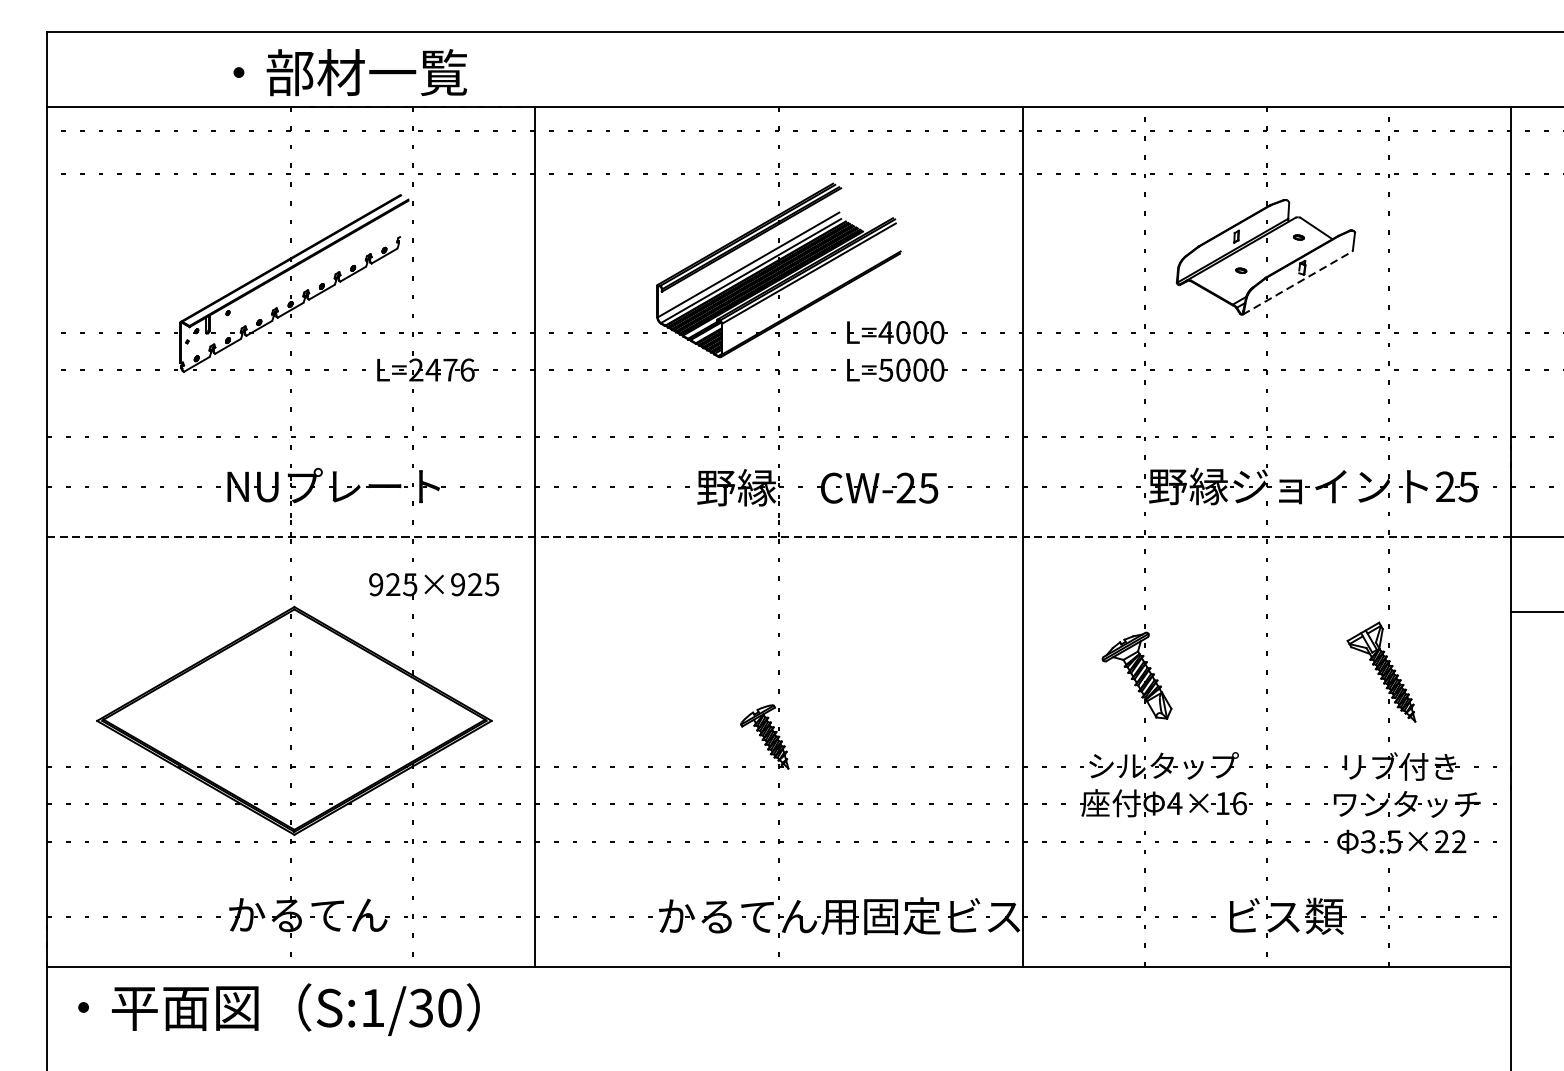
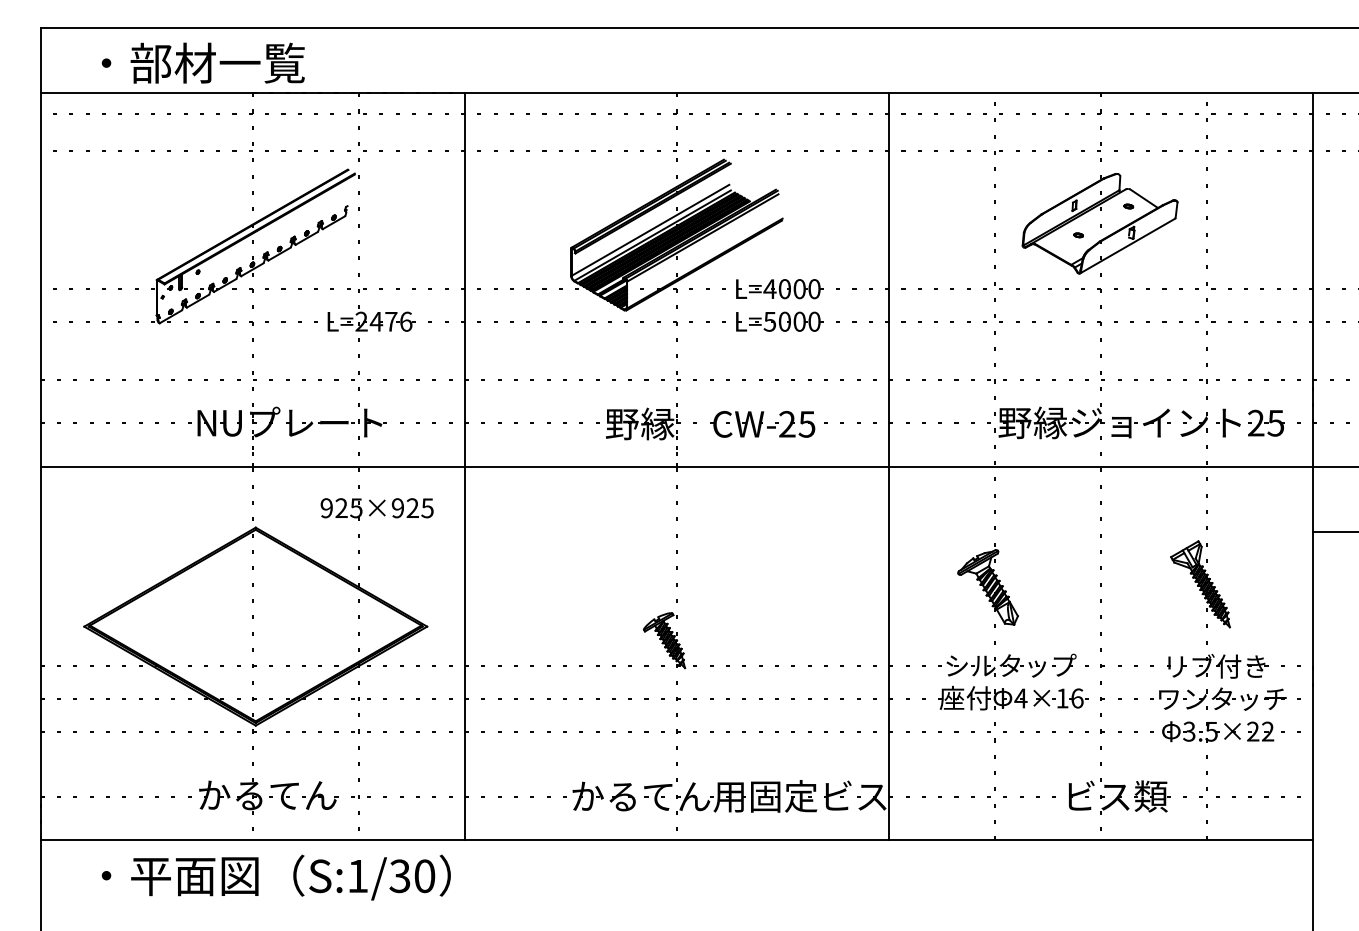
text: (349, 71) -> (202, 62), moved
line: (1297, 283) -> (1127, 246), dashed -> solid
line: (779, 536) -> (677, 466), dashed -> solid
text: (278, 1009) -> (275, 877), moved

